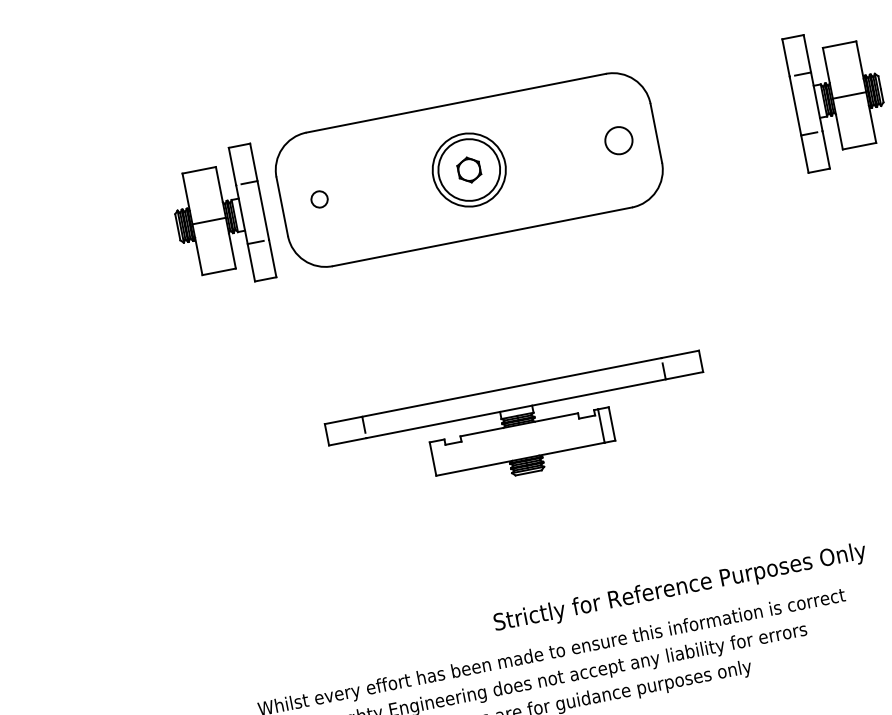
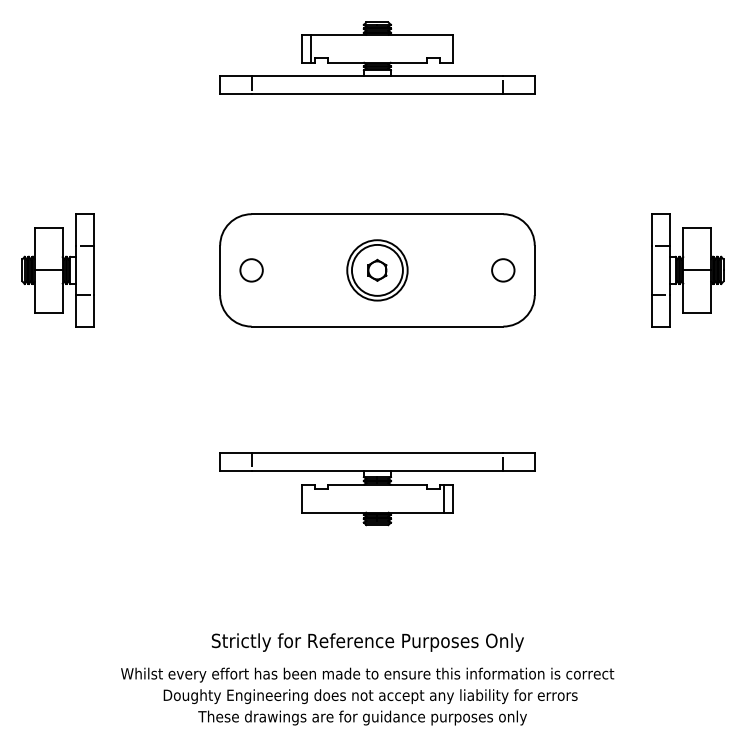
circle: (319, 199) -> (251, 270), size x1.67
part: (219, 219) -> (57, 270), moved
text: (679, 588) -> (367, 642), moved

